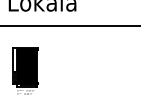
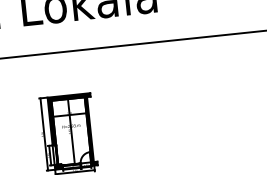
hatch: (27, 65) -> (72, 129), removed

